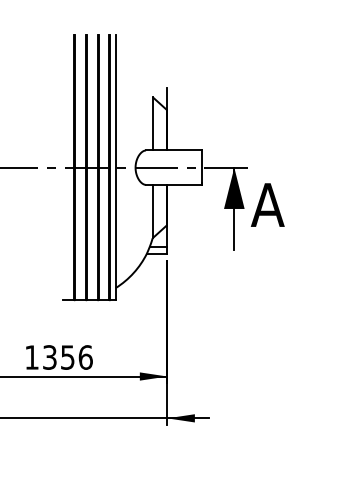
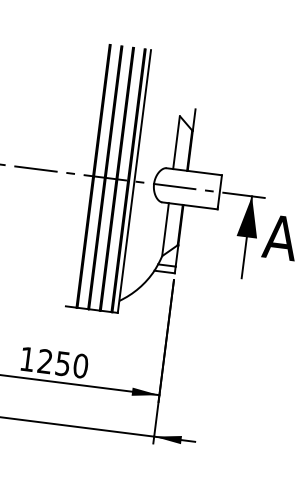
text: (67, 357) -> (62, 363), 1356 -> 1250

